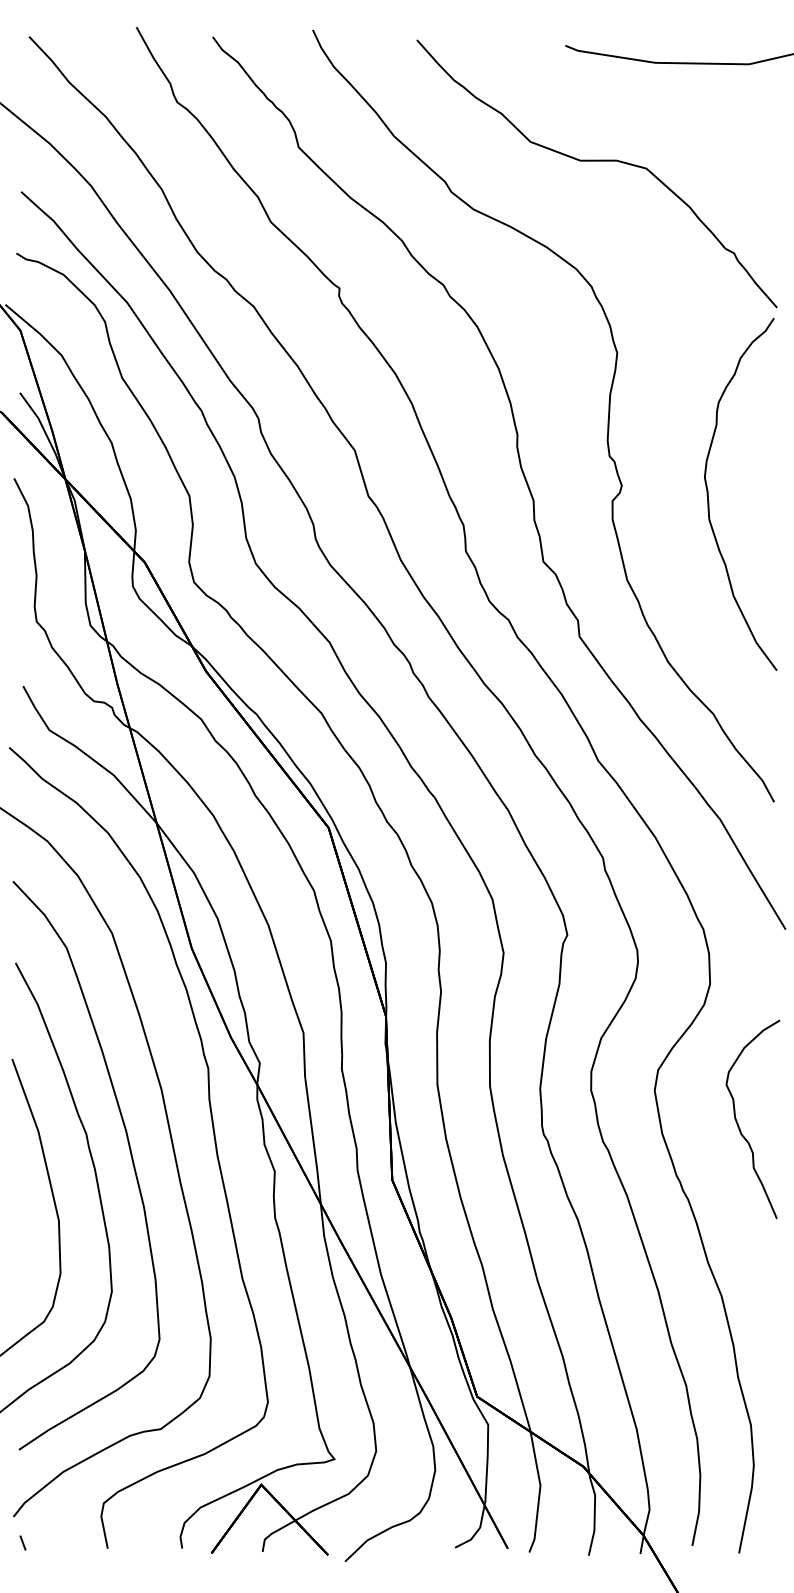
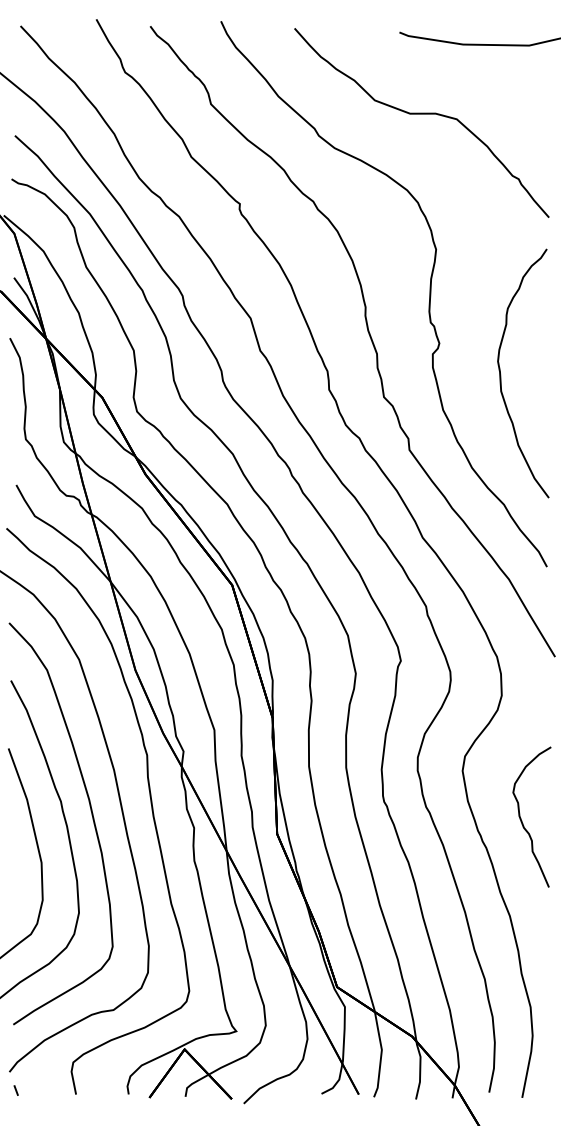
curve: (709, 495) -> (501, 374), moved
curve: (739, 1124) -> (522, 820), moved

